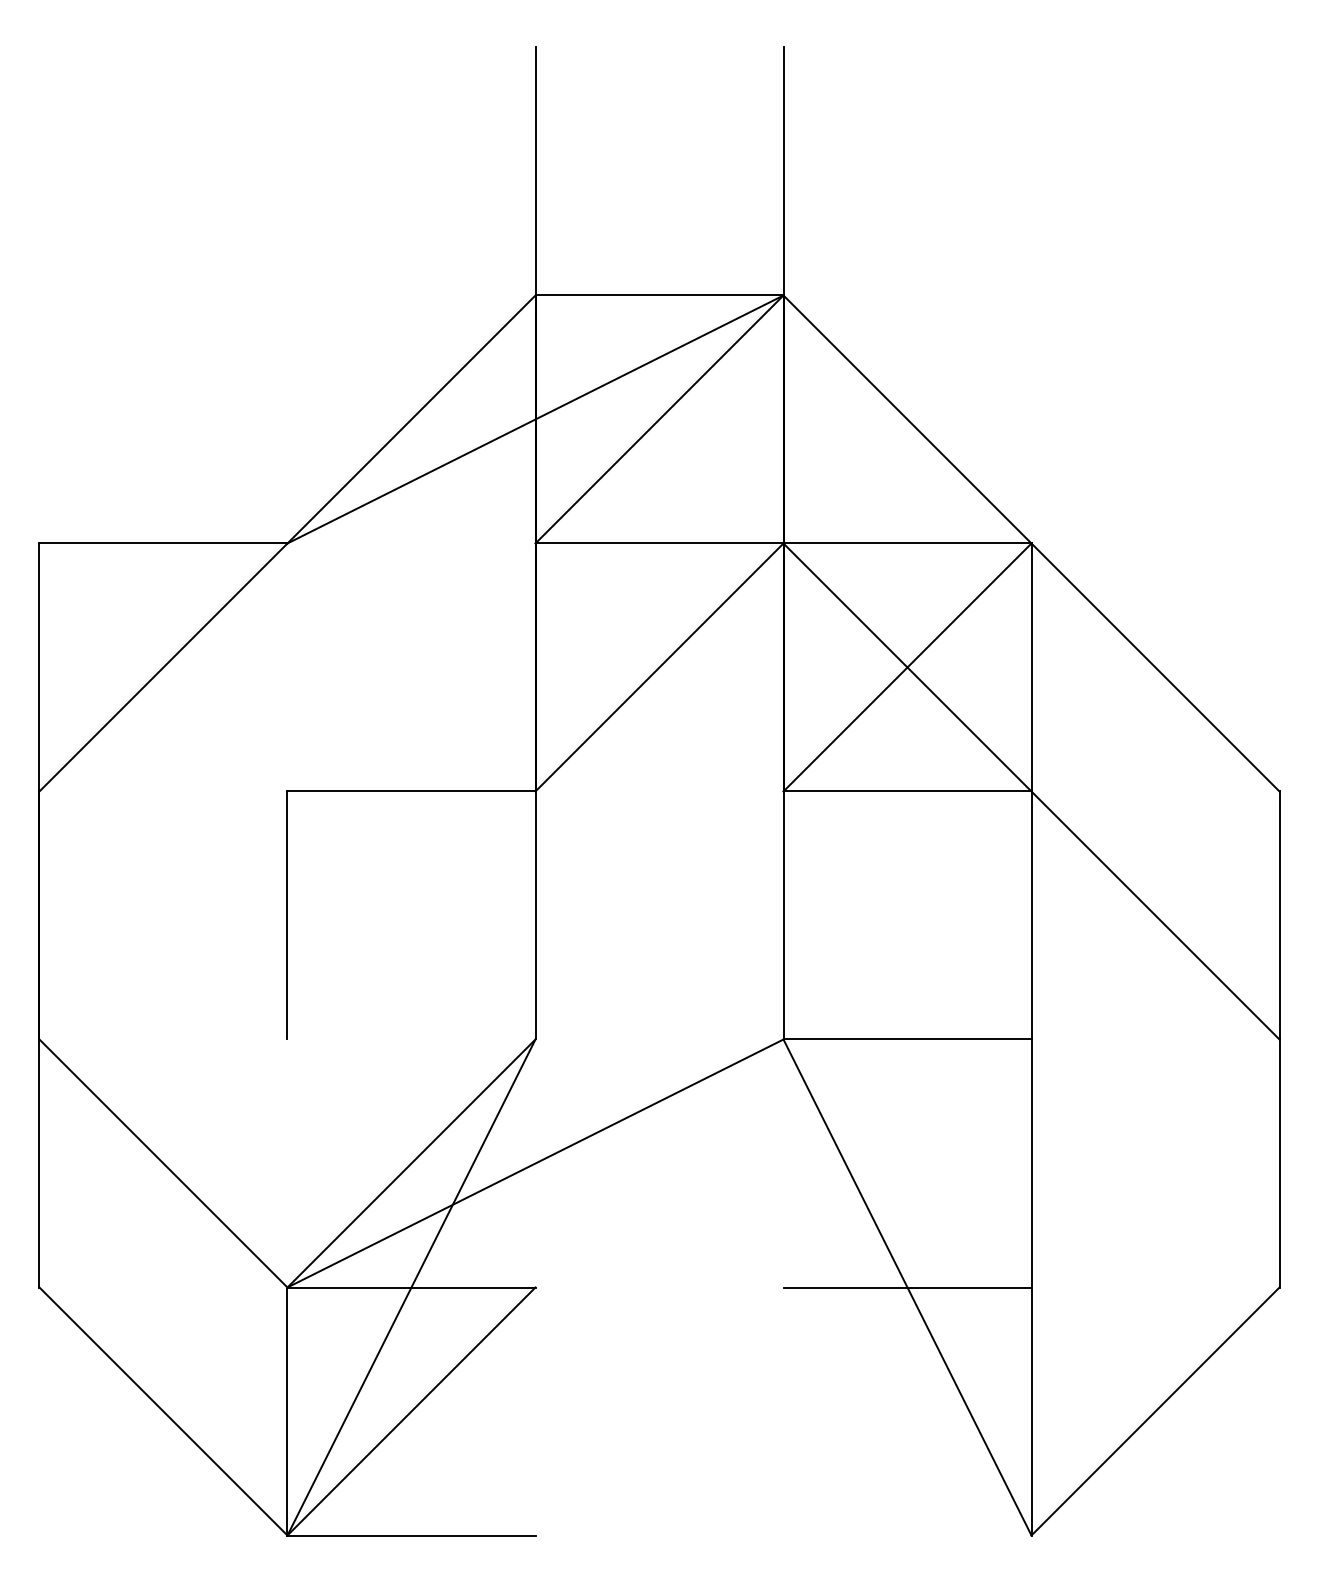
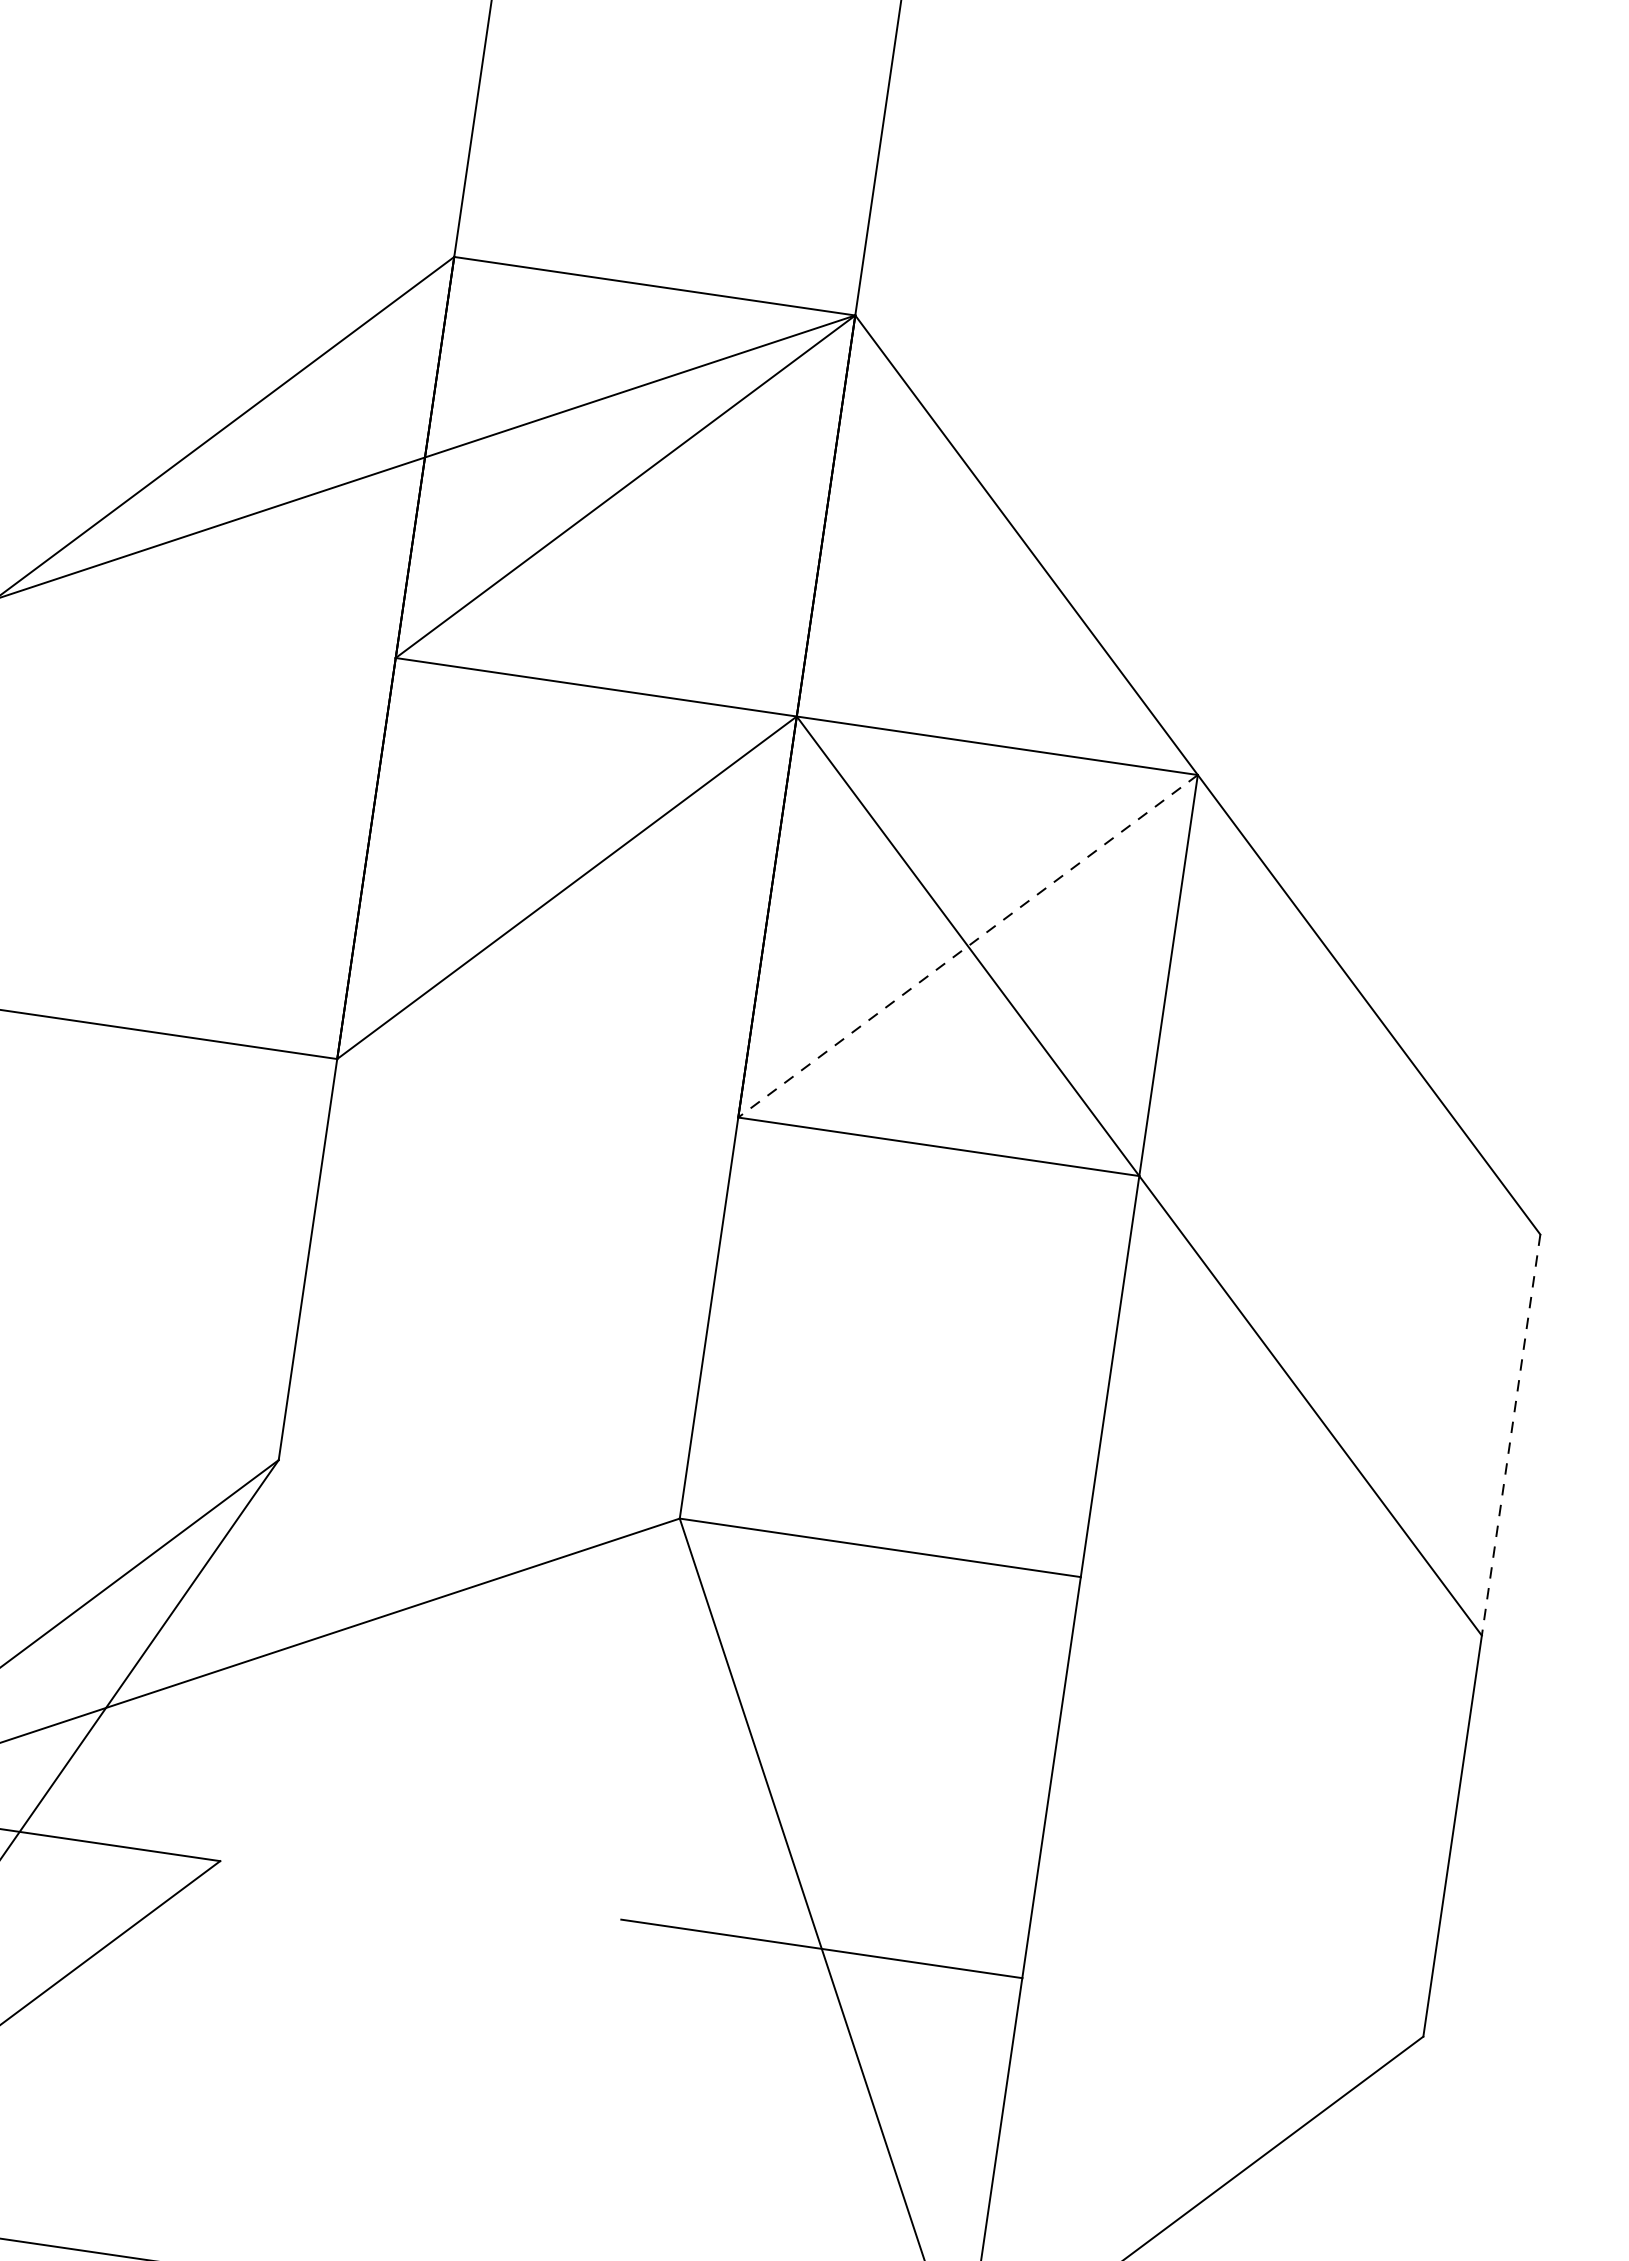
line: (907, 667) -> (968, 946), solid -> dashed
line: (1279, 915) -> (1511, 1435), solid -> dashed

